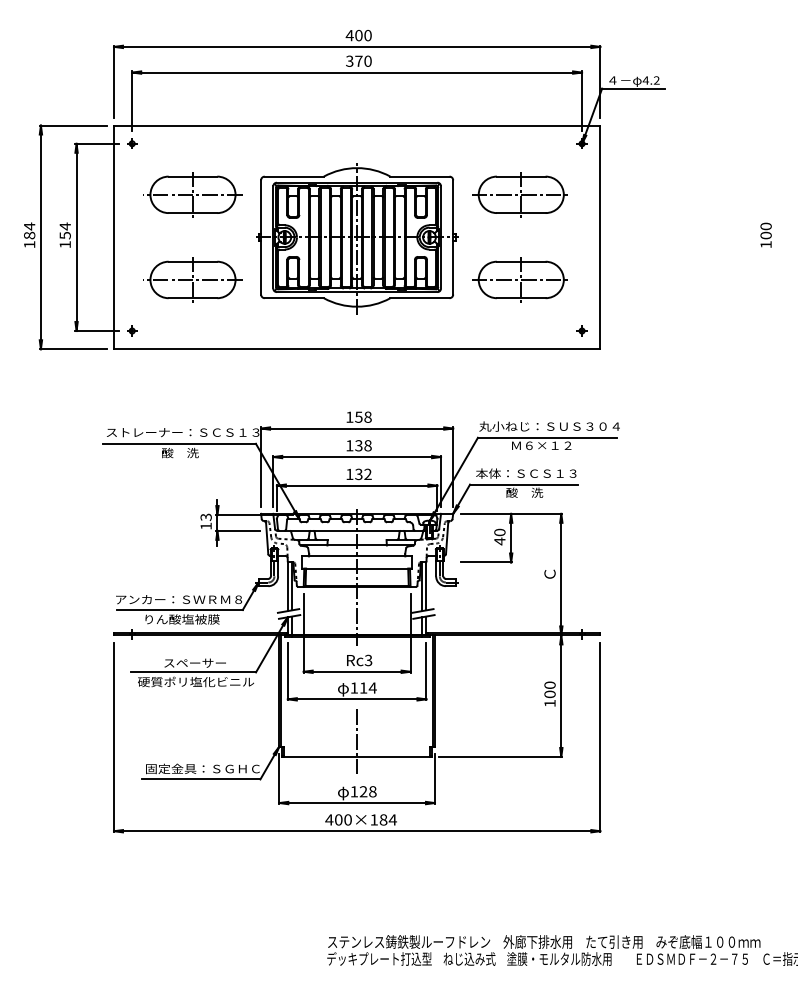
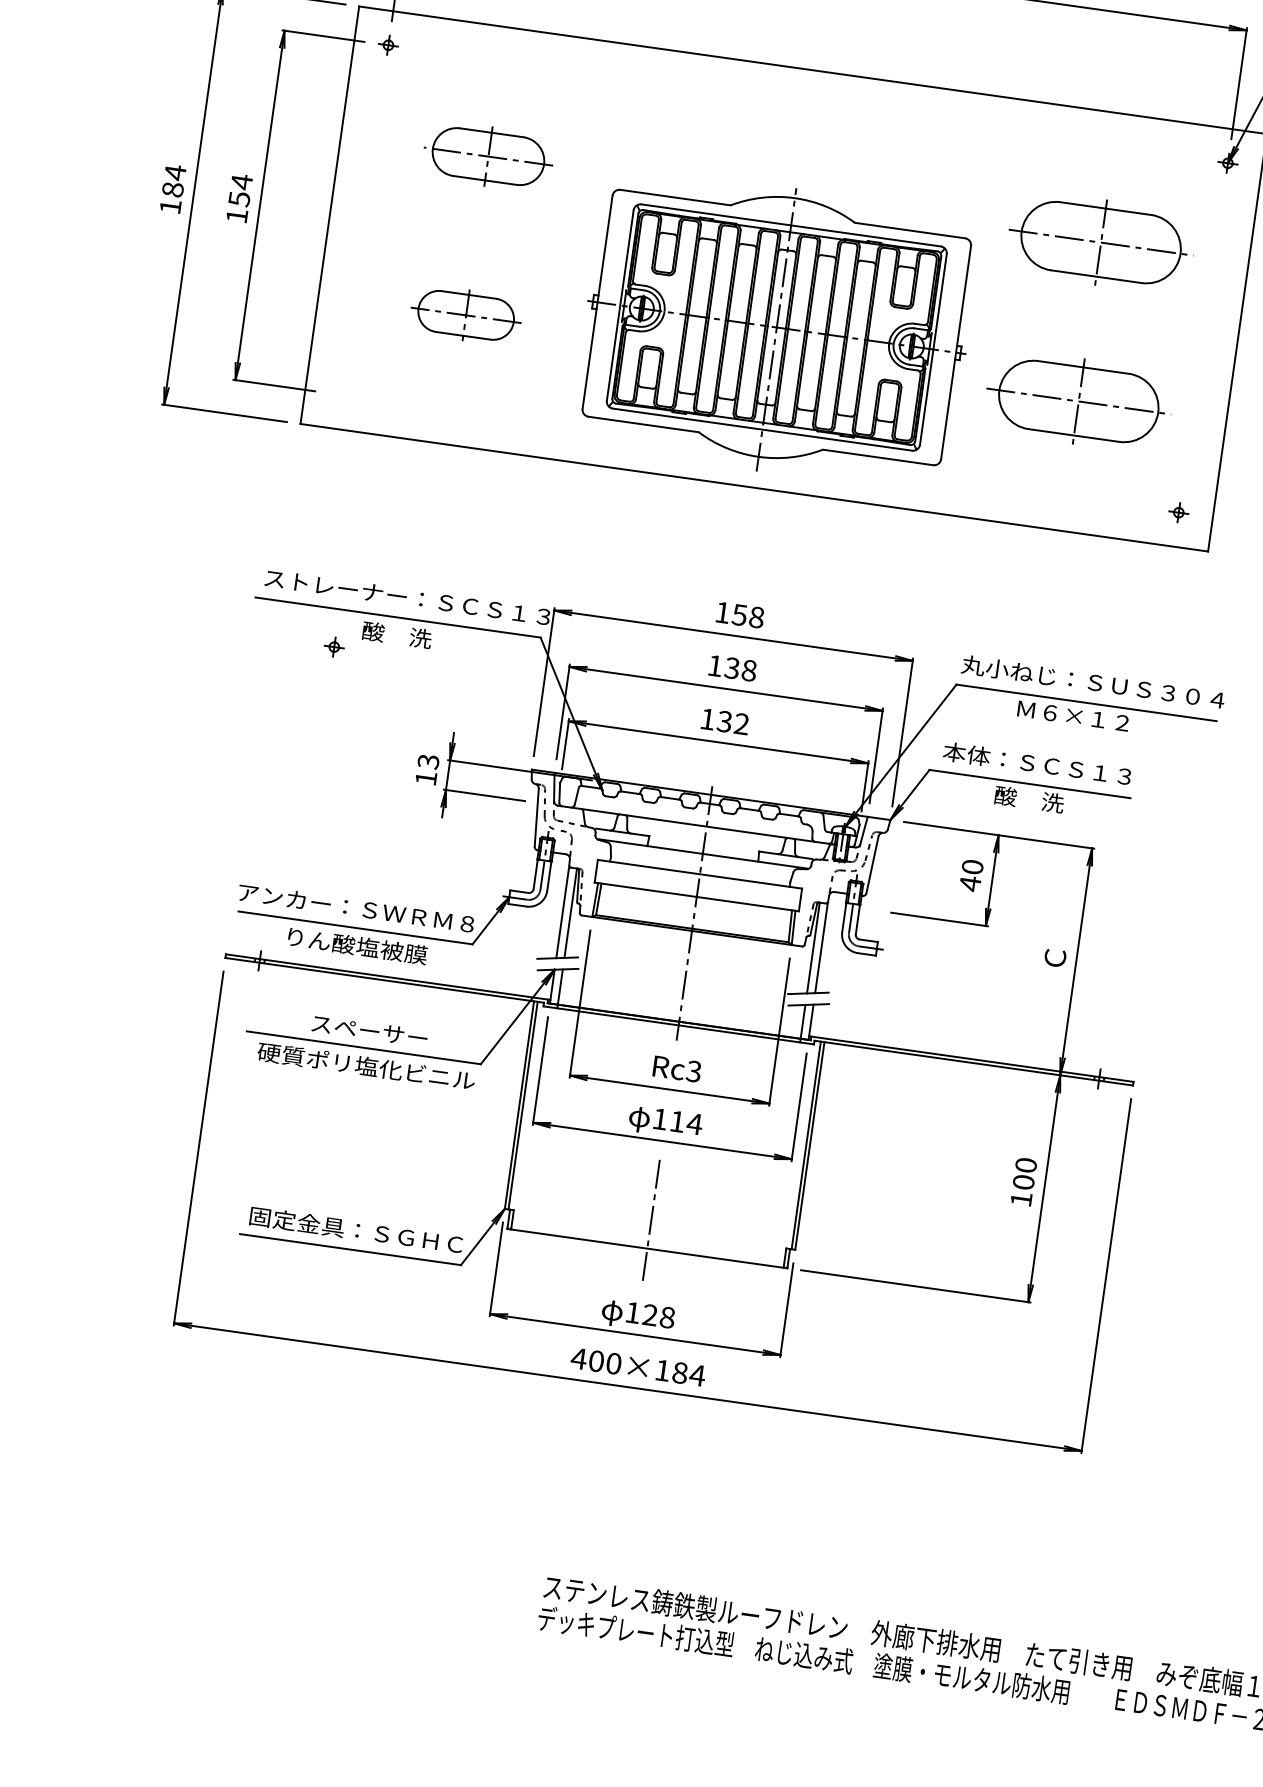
part: (192, 194) -> (487, 155), size x0.7
part: (357, 238) -> (777, 329), moved
part: (192, 279) -> (465, 314), size x0.6
part: (132, 330) -> (334, 646), moved

